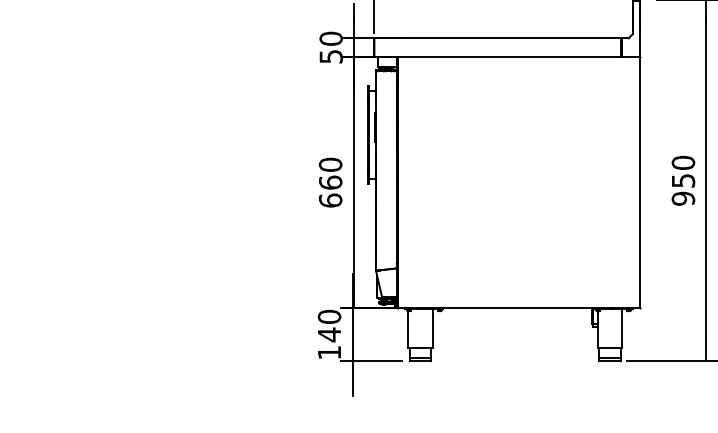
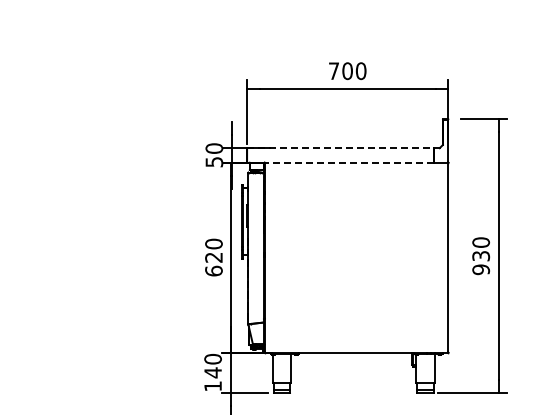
line: (499, 38) -> (341, 148), solid -> dashed
line: (497, 57) -> (340, 162), solid -> dashed
text: (682, 179) -> (480, 255), 950 -> 930
text: (330, 182) -> (213, 257), 660 -> 620

